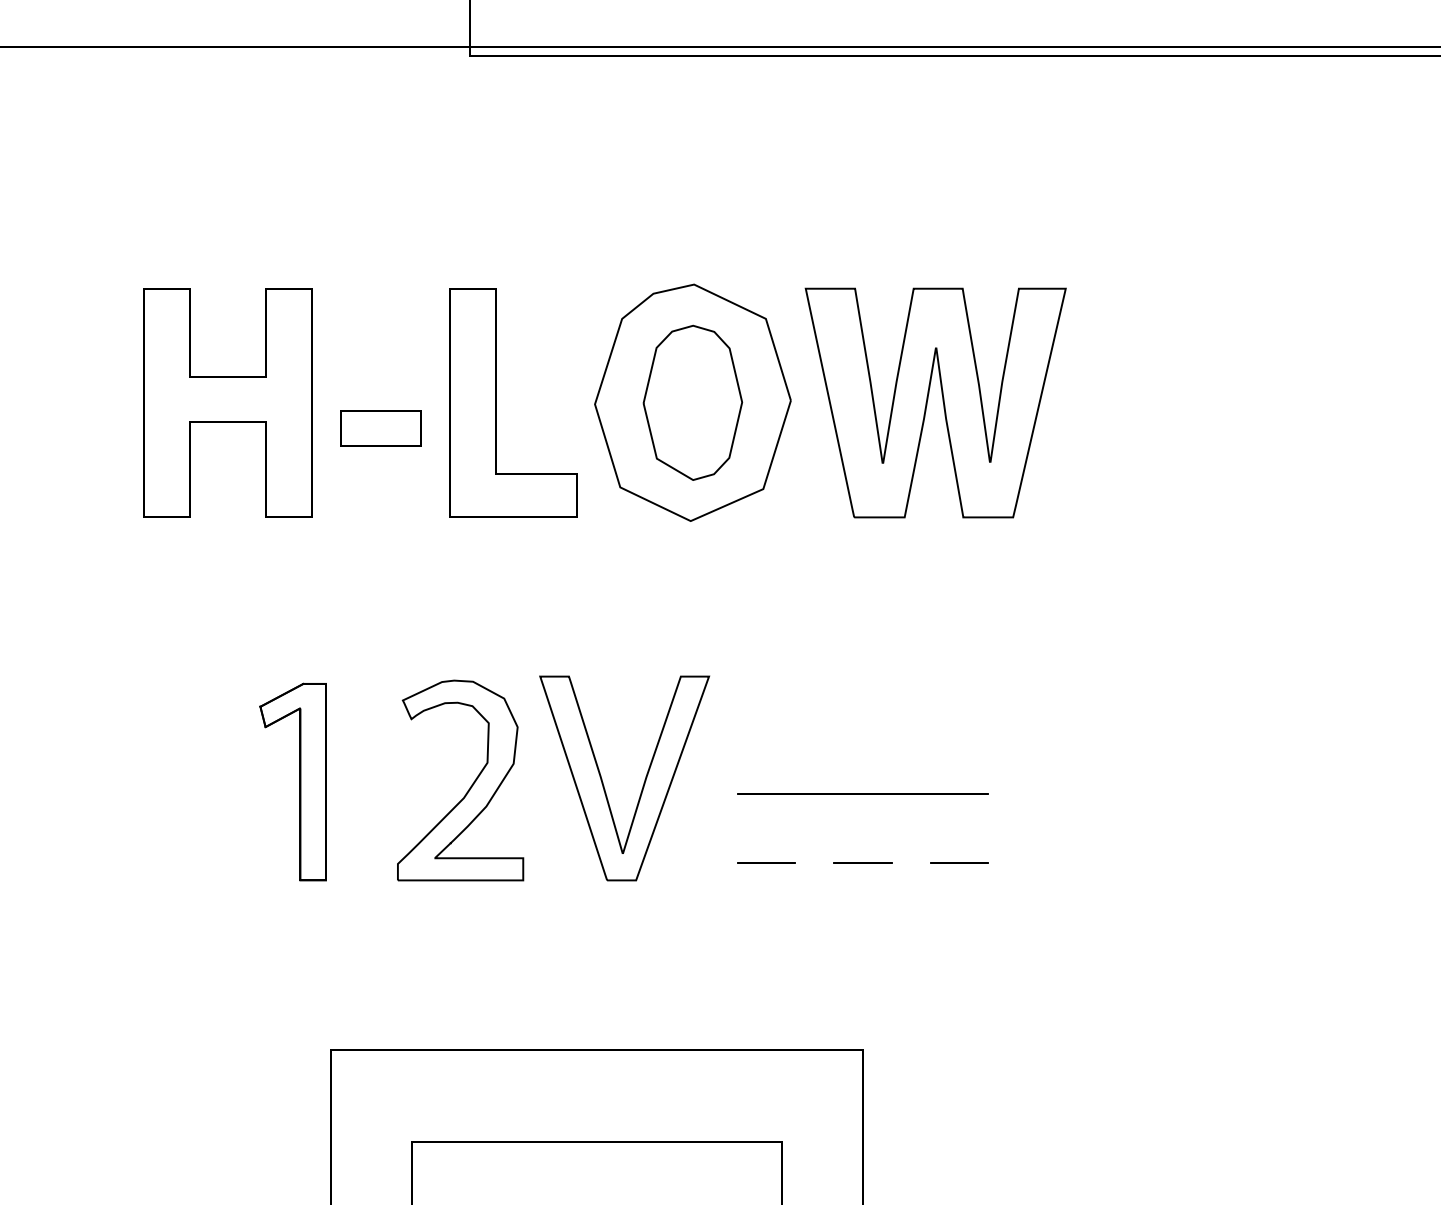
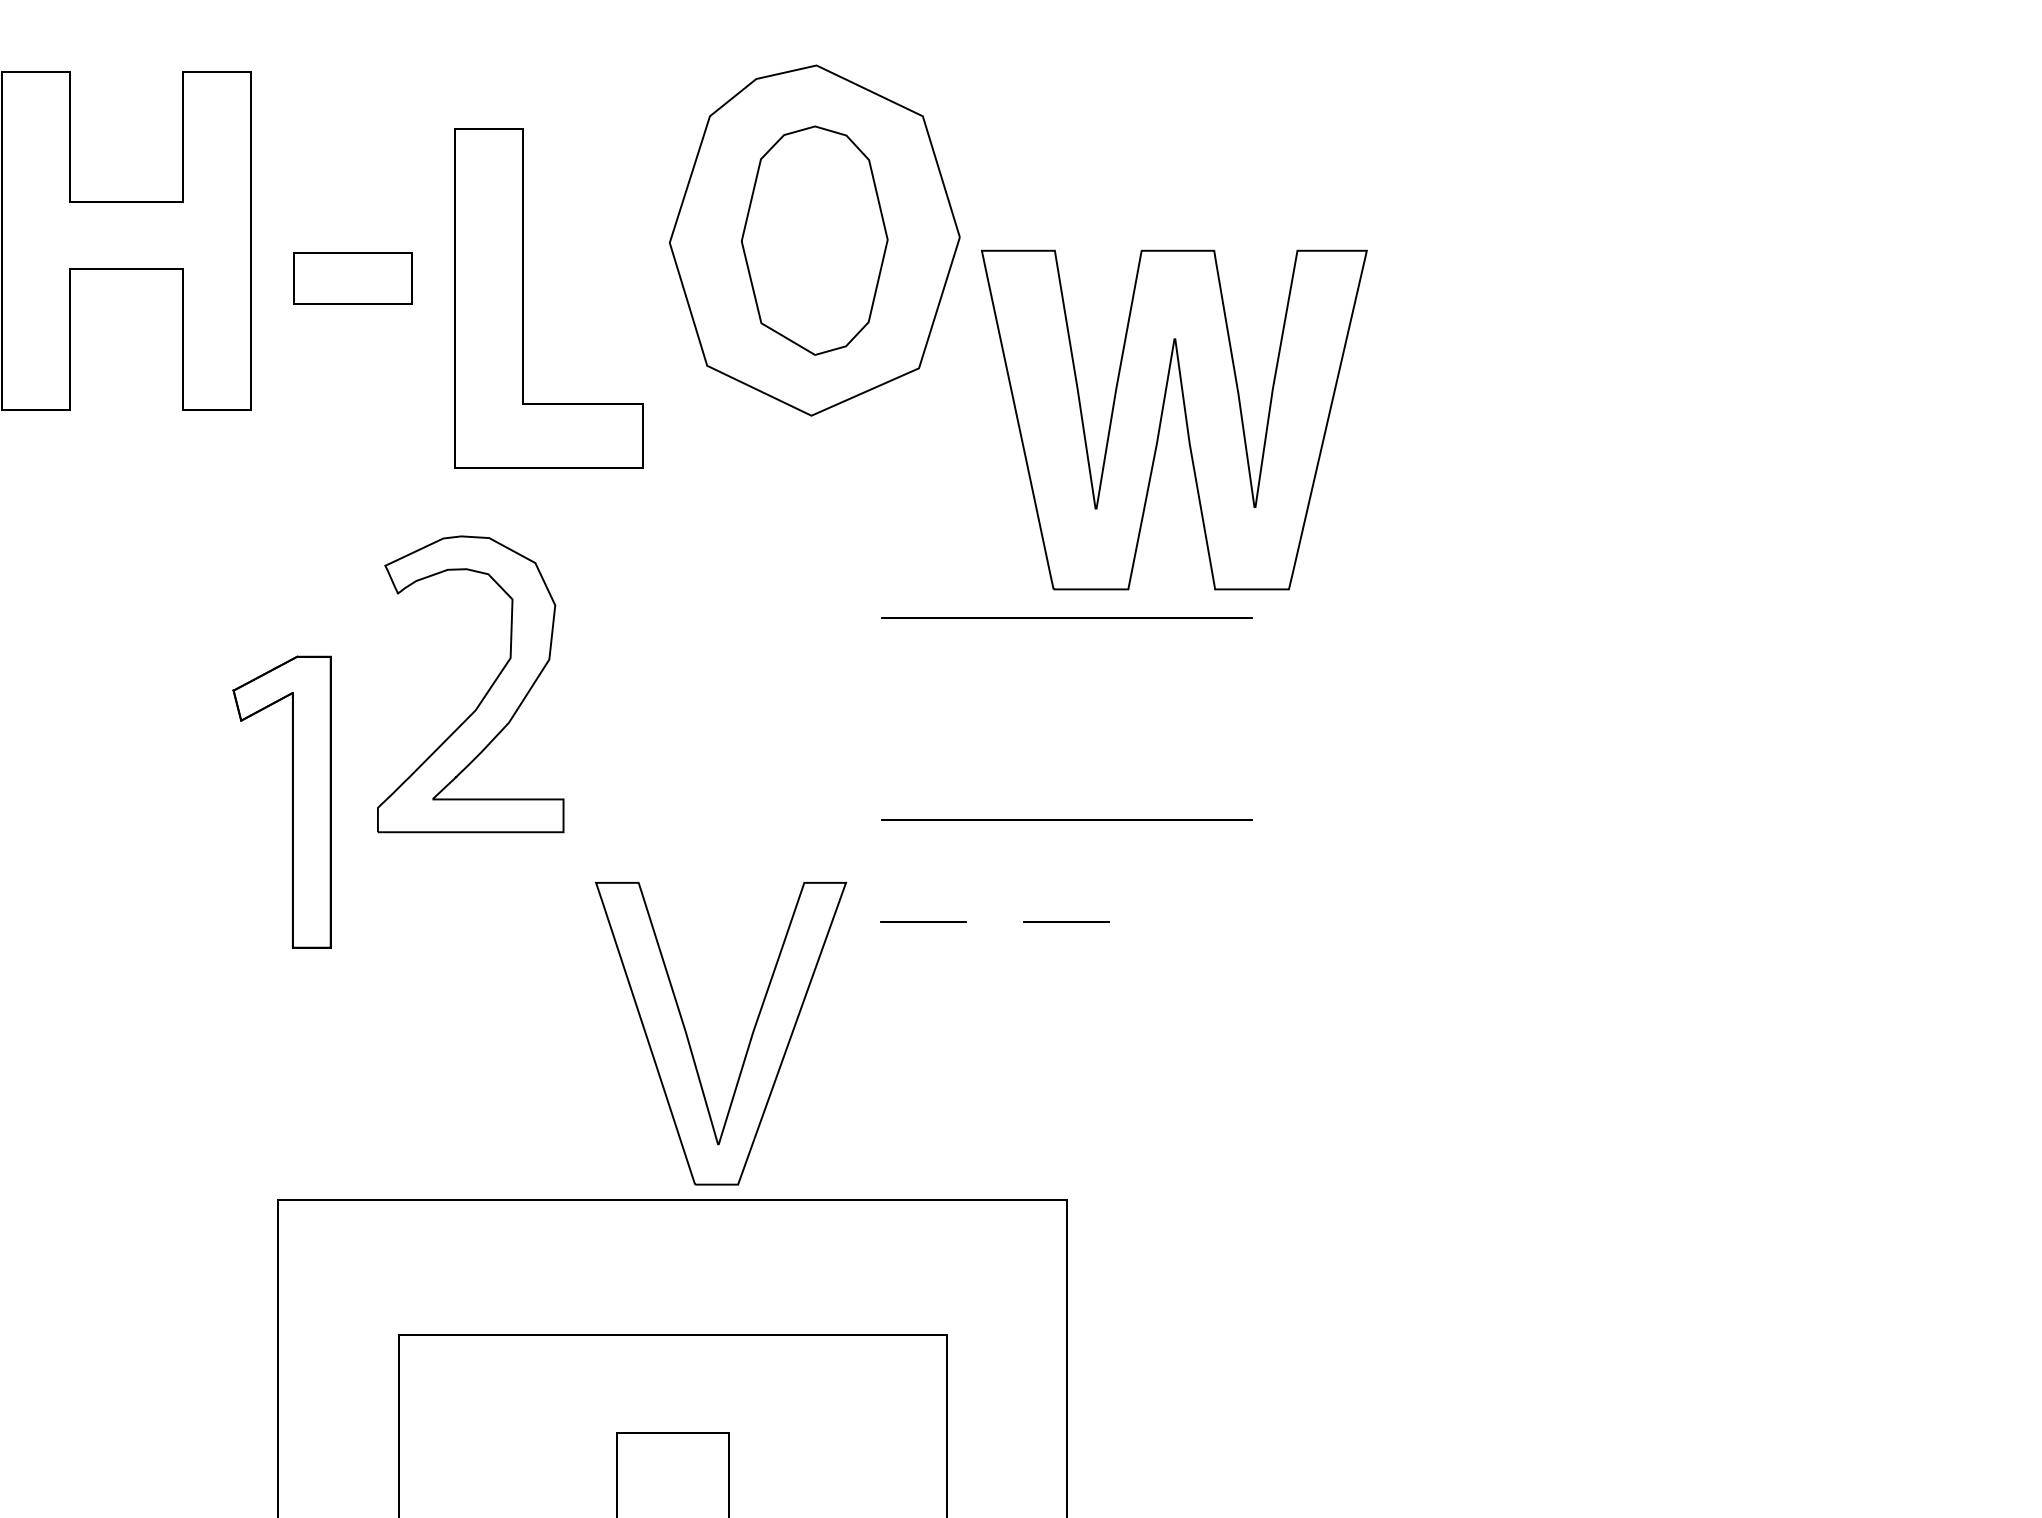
part: (942, 401) -> (1184, 417), moved
part: (496, 402) -> (523, 297), moved
line: (862, 657) -> (1065, 617), added
part: (299, 781) -> (291, 801), moved
part: (643, 782) -> (748, 1039), moved
part: (469, 787) -> (483, 694), moved
line: (959, 862) -> (1209, 921), removed

